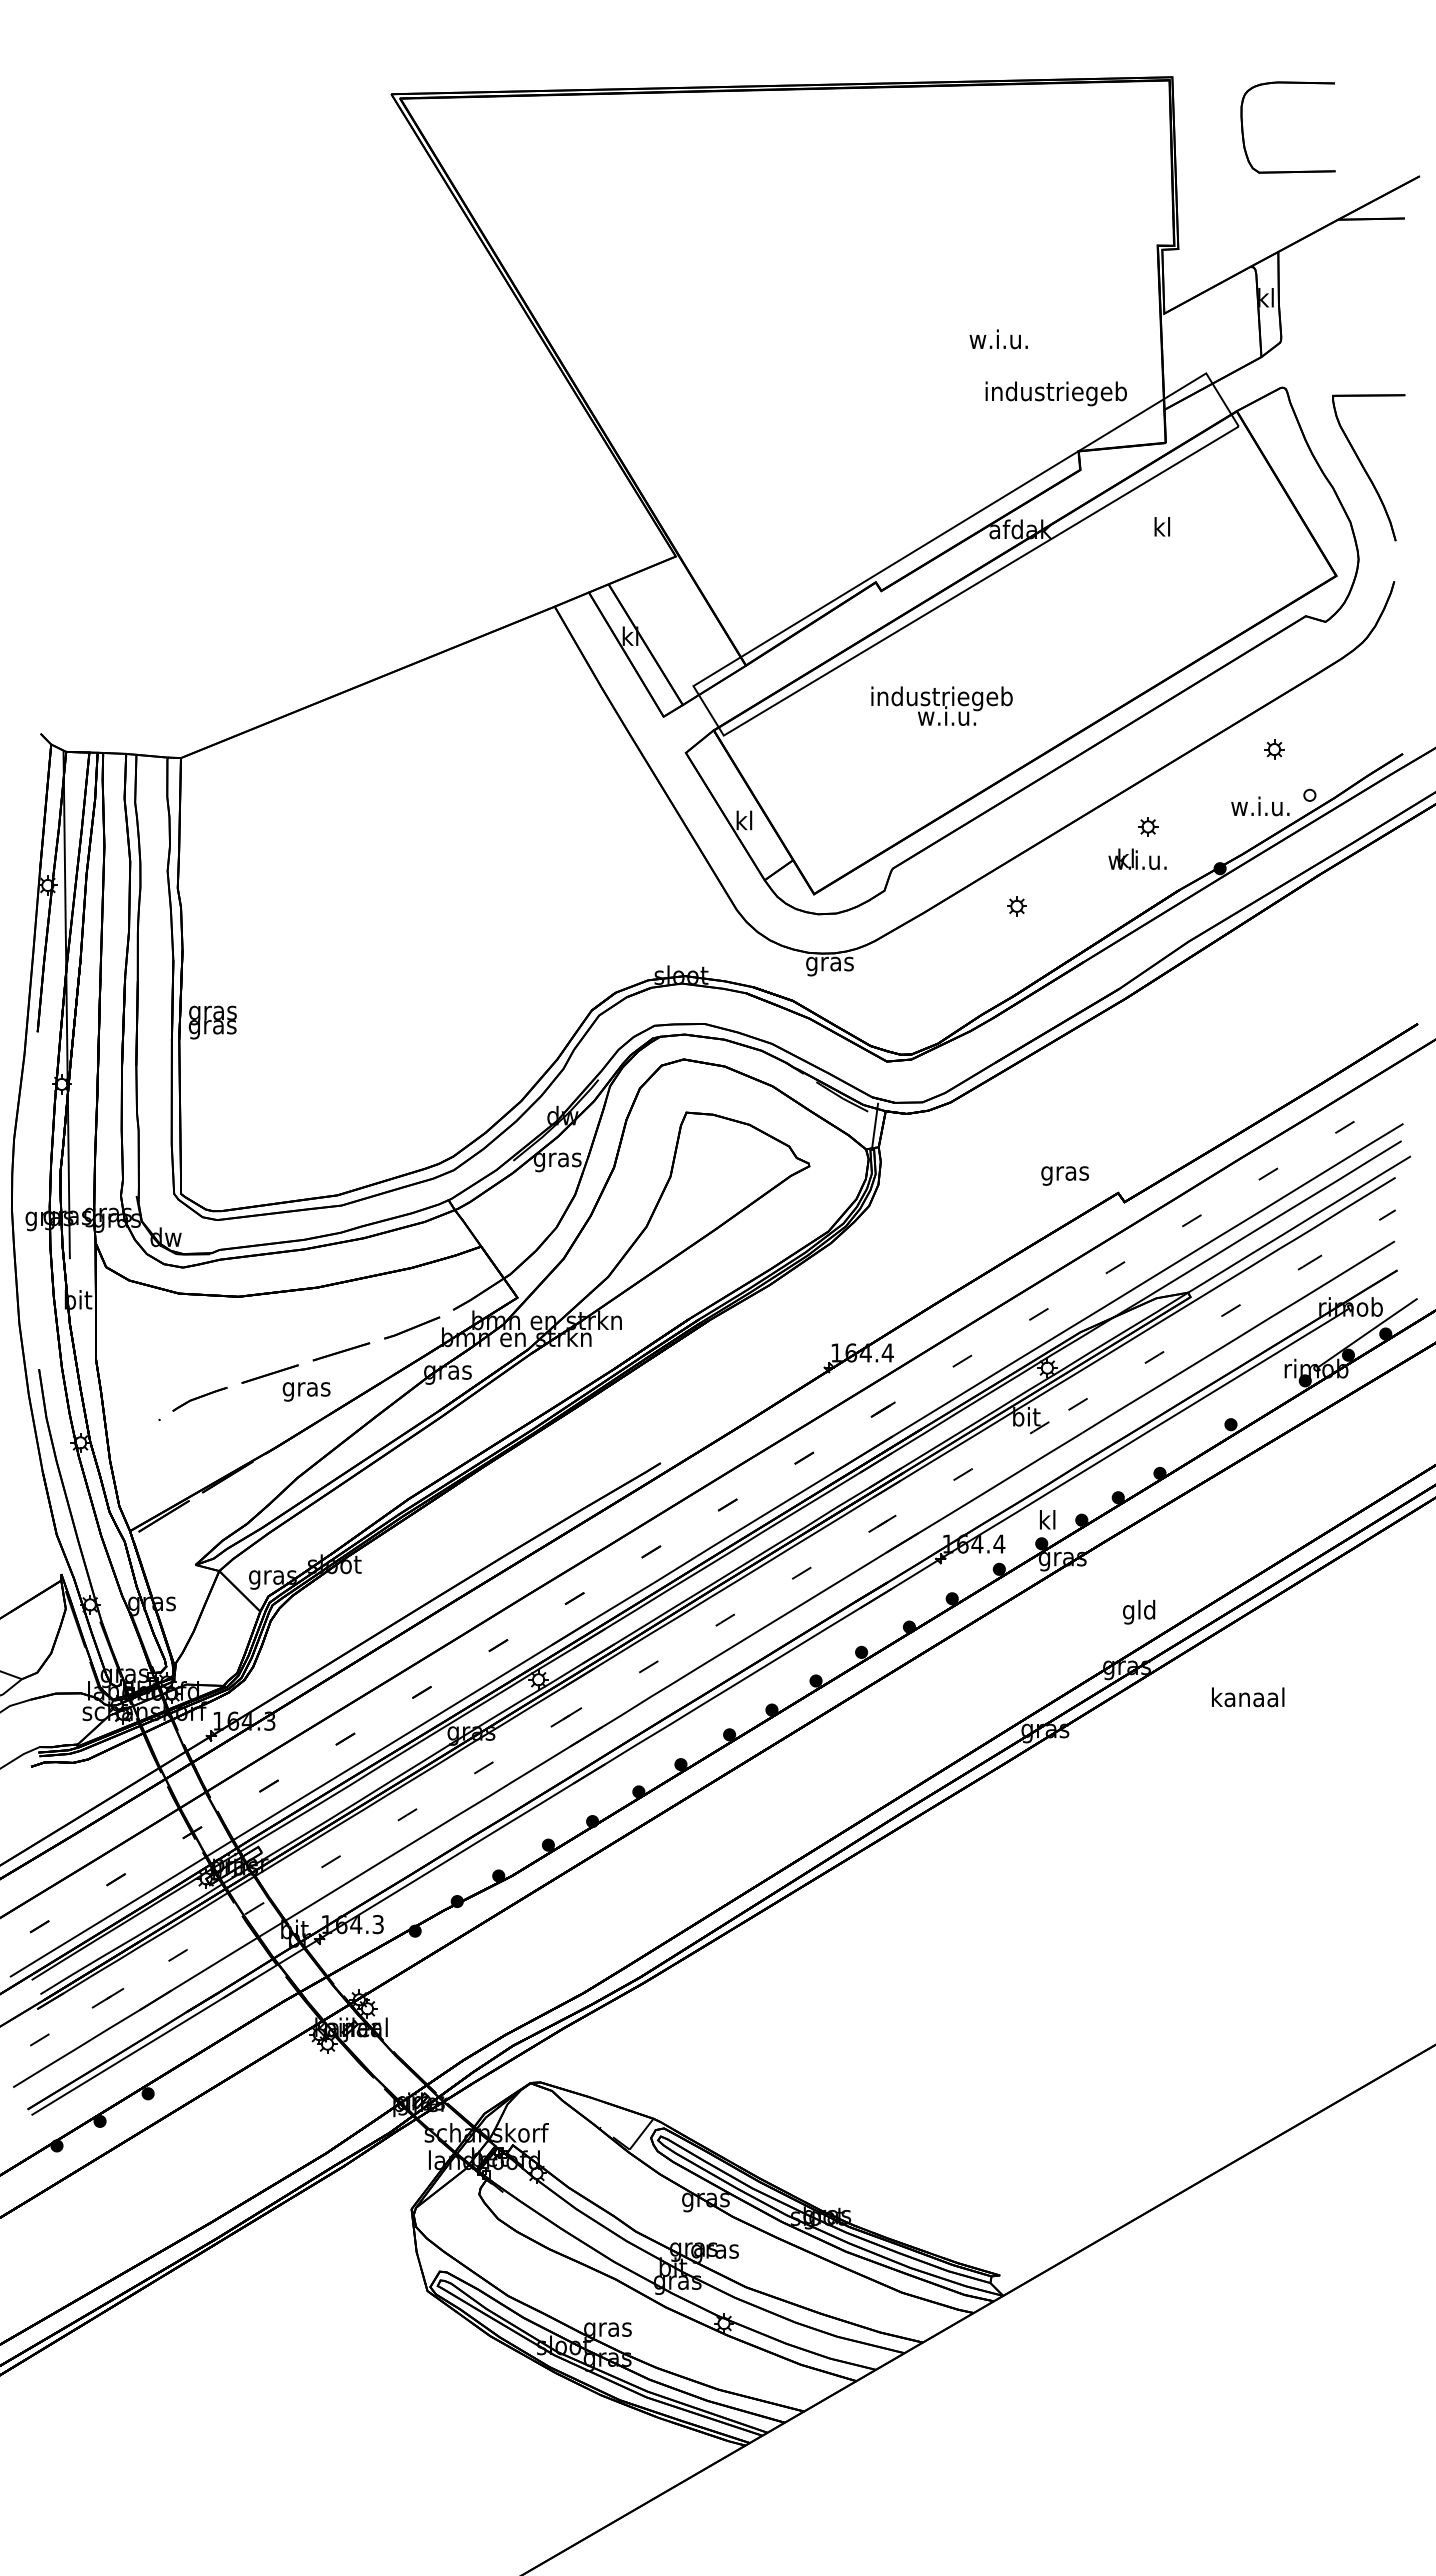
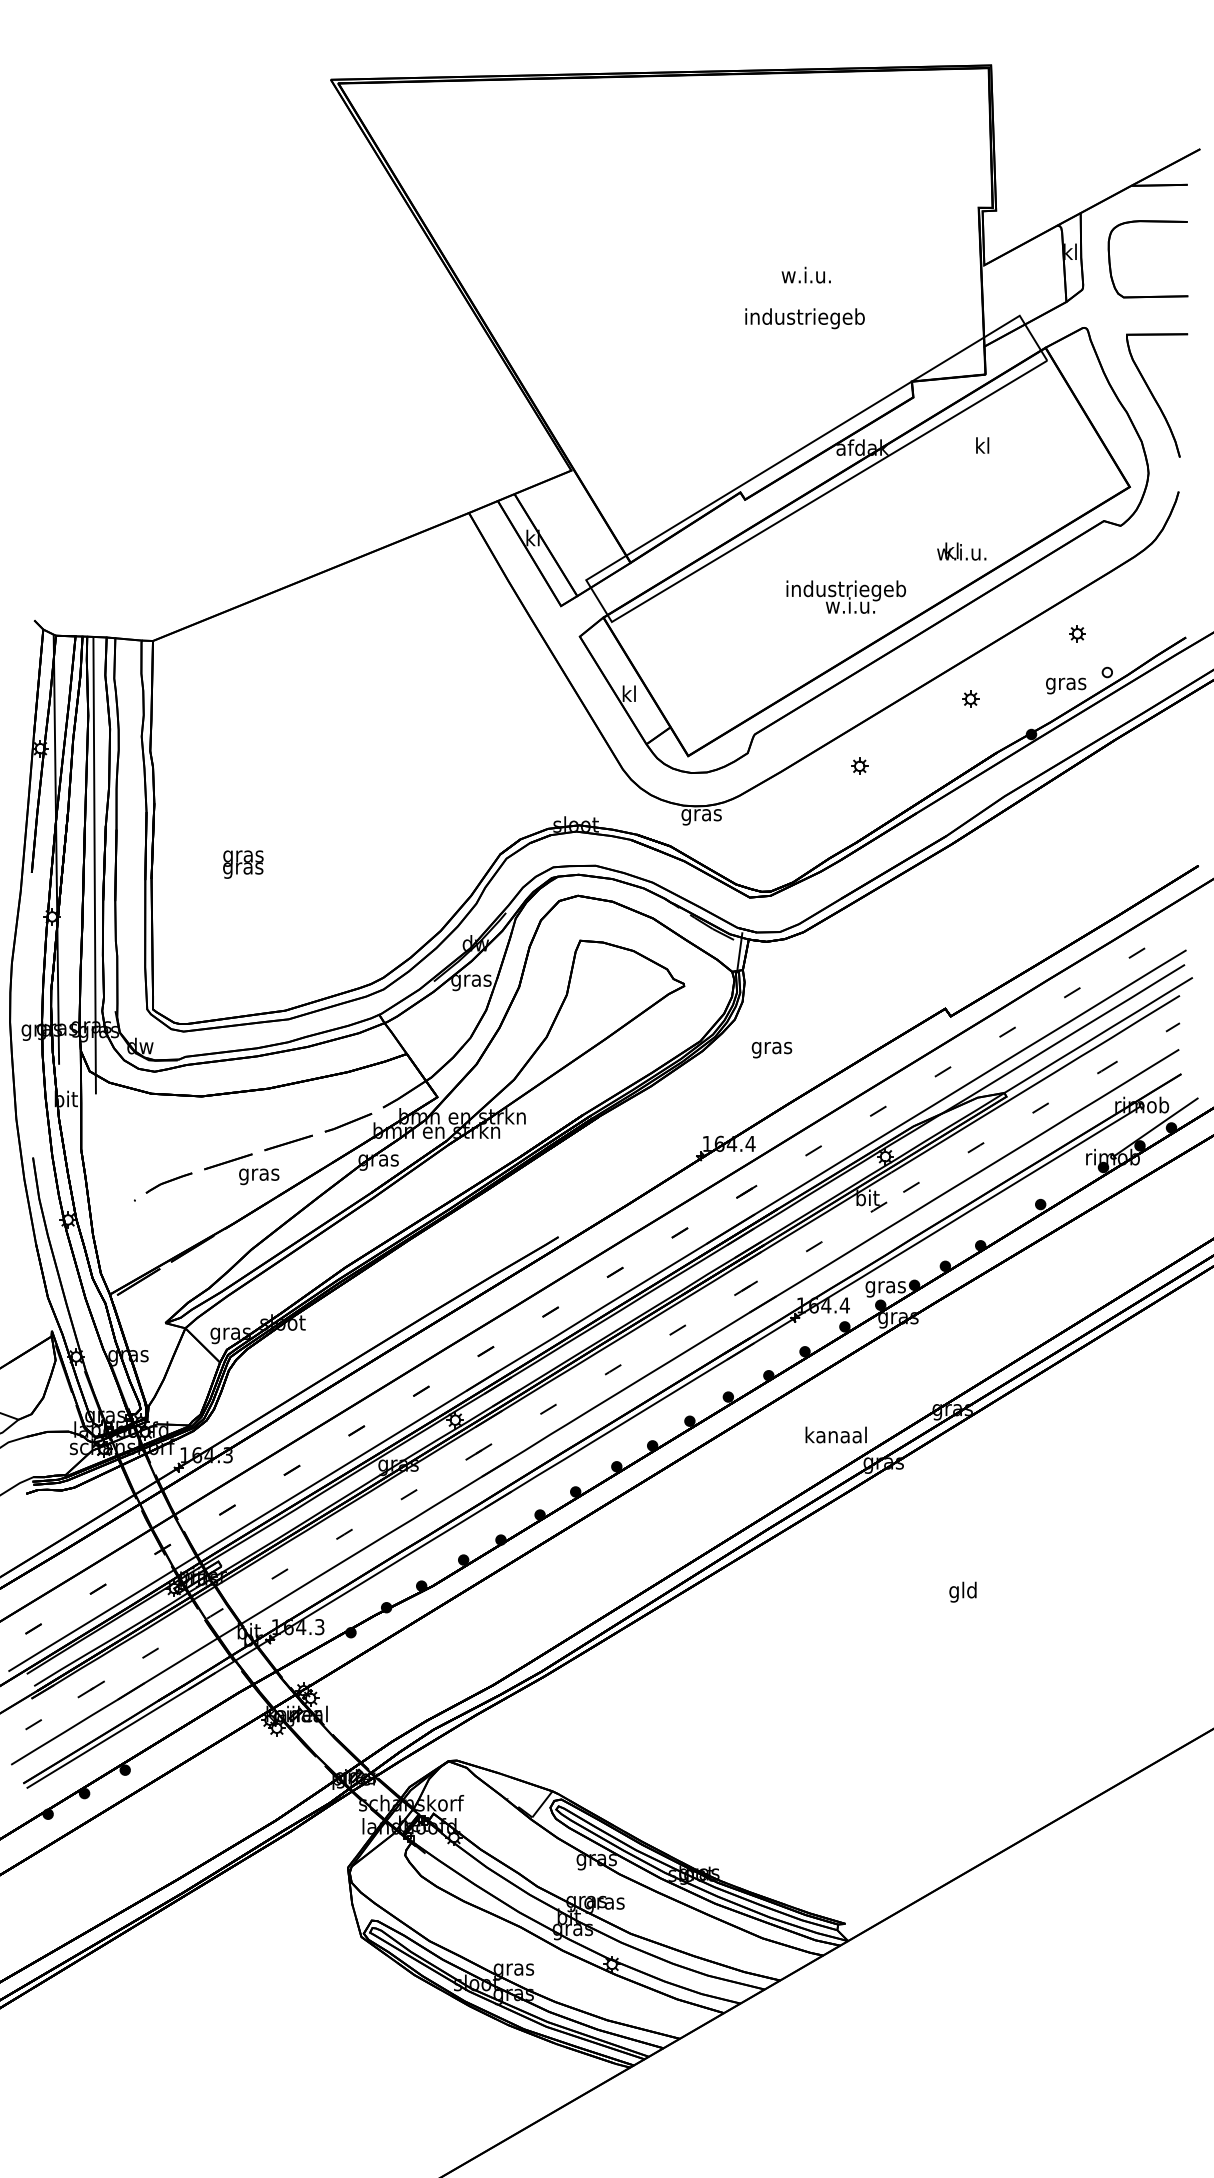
part: (1287, 83) -> (1147, 222), moved
text: (998, 339) -> (806, 275), moved
text: (1055, 393) -> (804, 318), moved
text: (941, 705) -> (845, 596), moved
text: (1260, 808) -> (1065, 683), w.i.u. -> gras
text: (1137, 858) -> (961, 550), moved
text: (212, 1022) -> (243, 864), moved
line: (111, 1023) -> (94, 865), added
text: (1064, 1175) -> (771, 1049), moved
text: (1047, 1522) -> (885, 1287), kl -> gras
text: (1139, 1611) -> (963, 1591), moved
text: (1248, 1697) -> (836, 1435), moved

